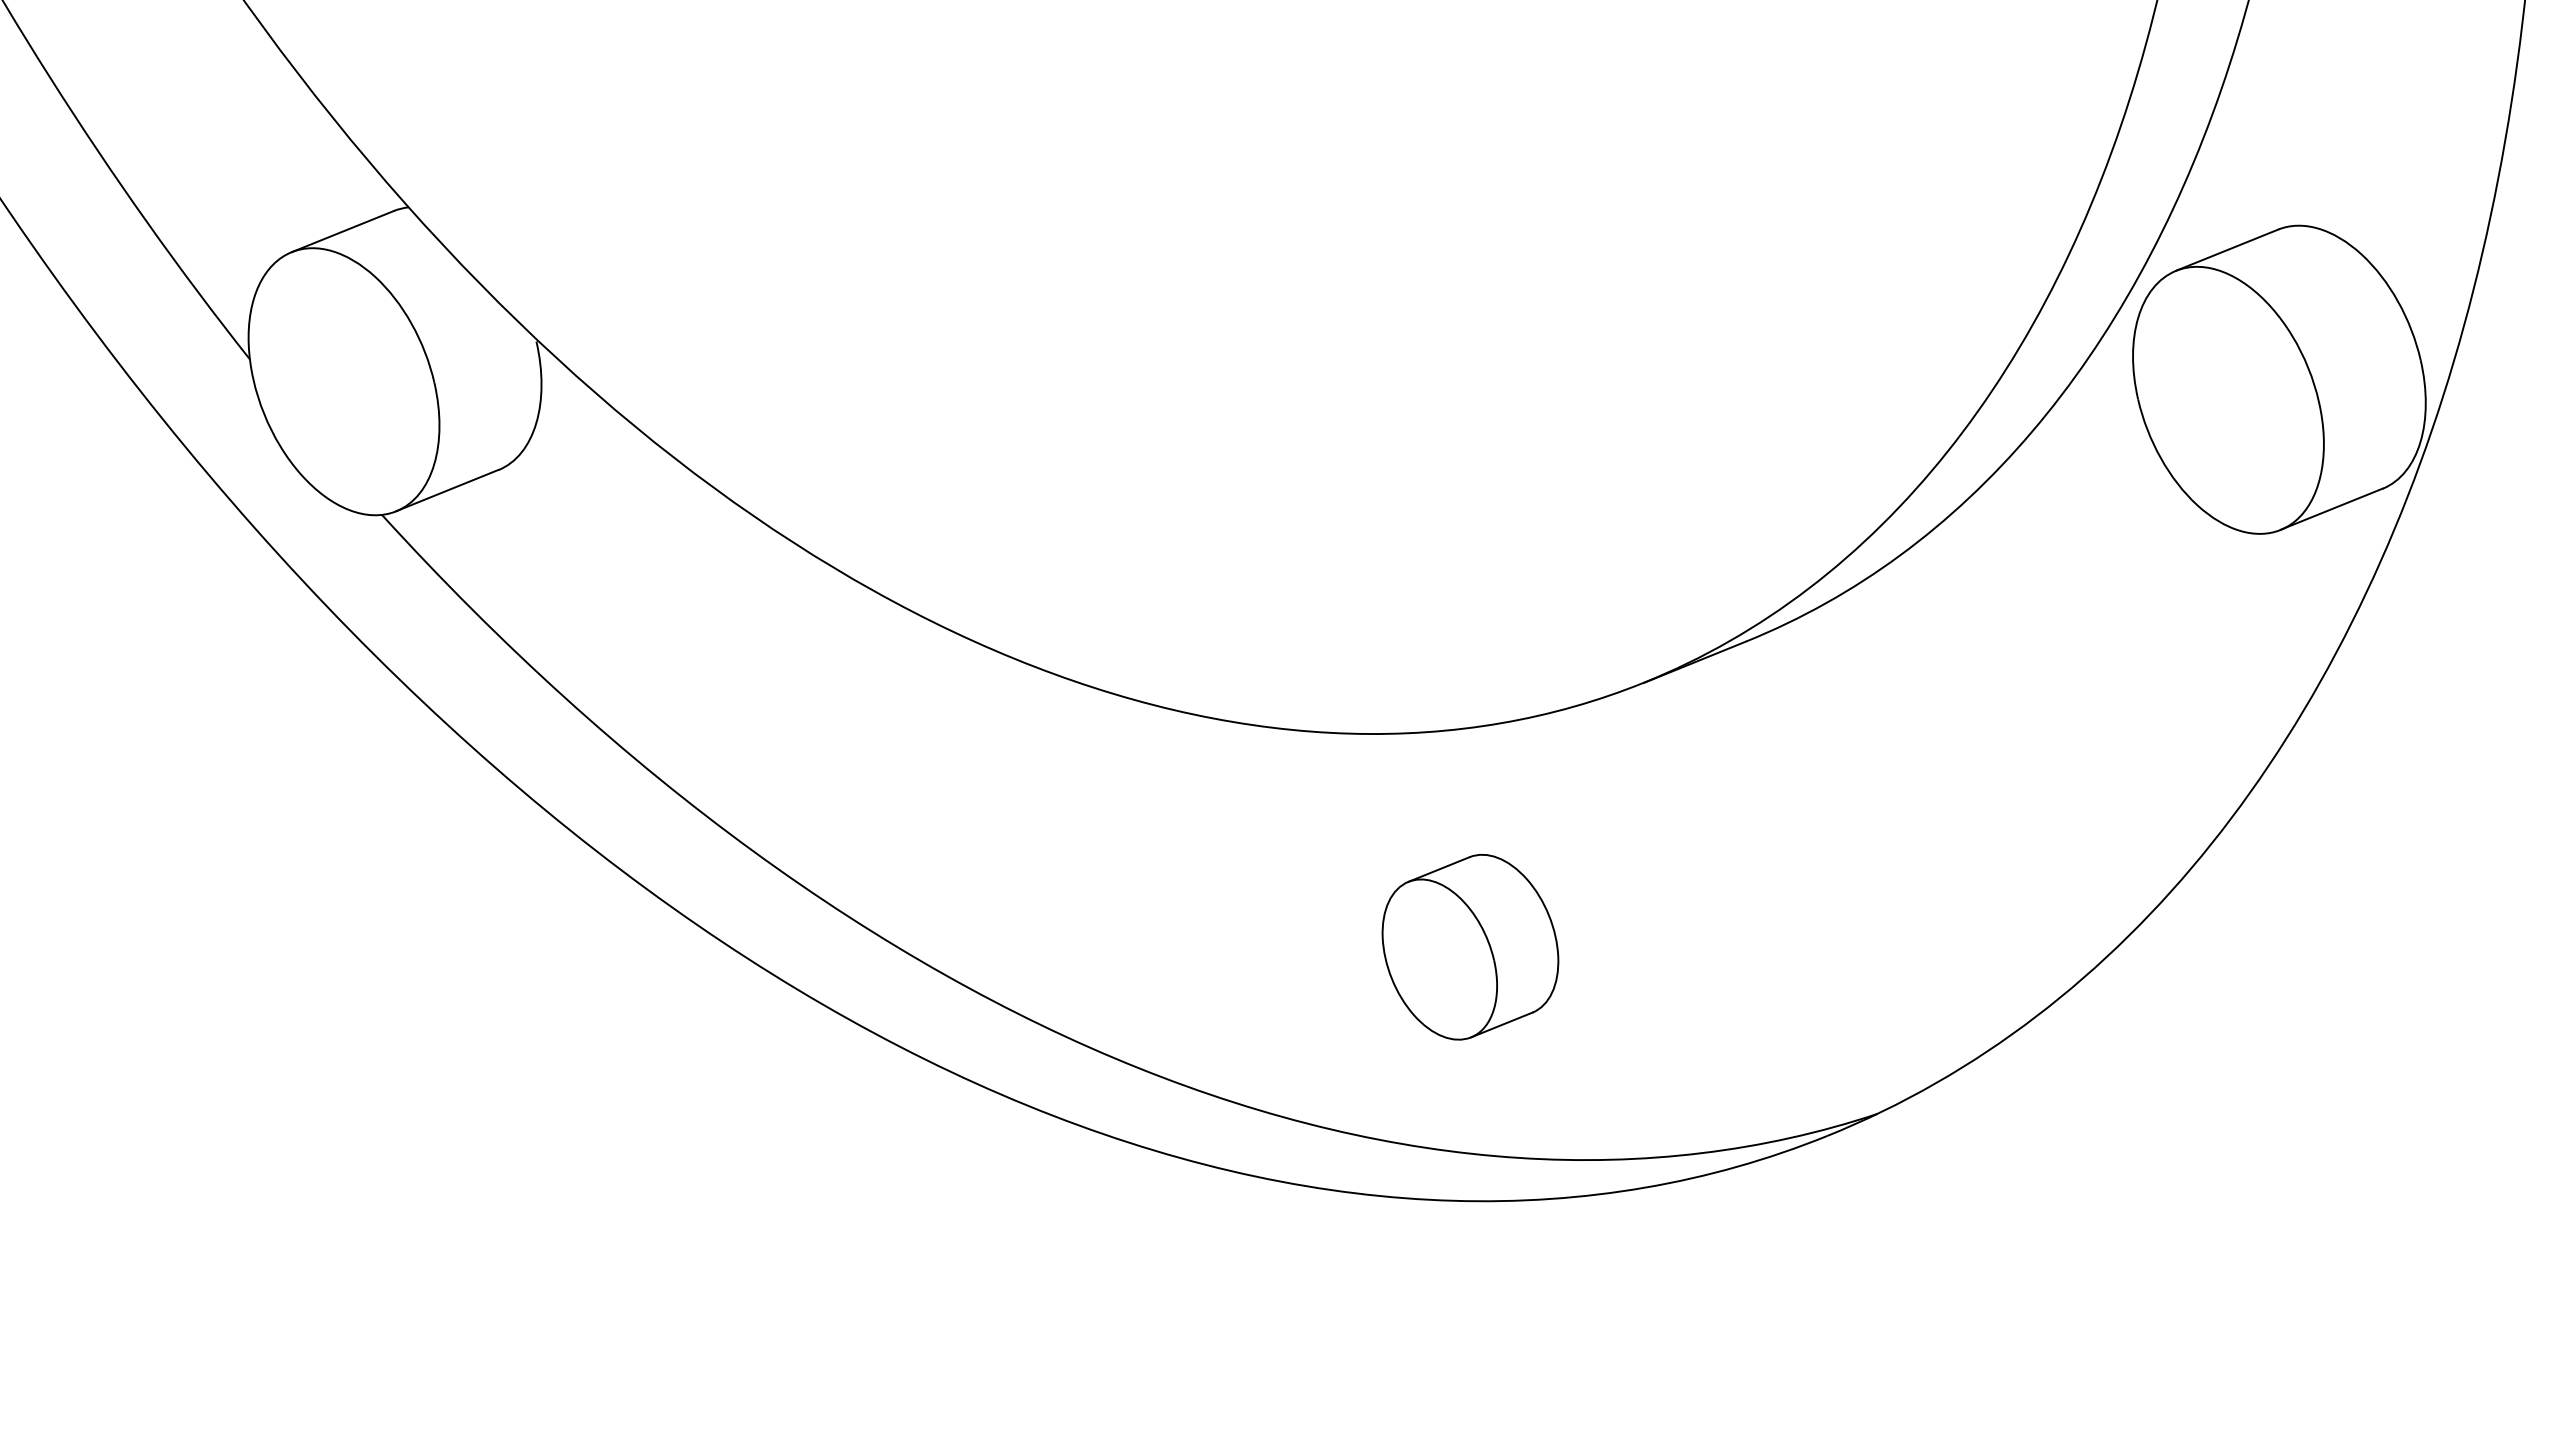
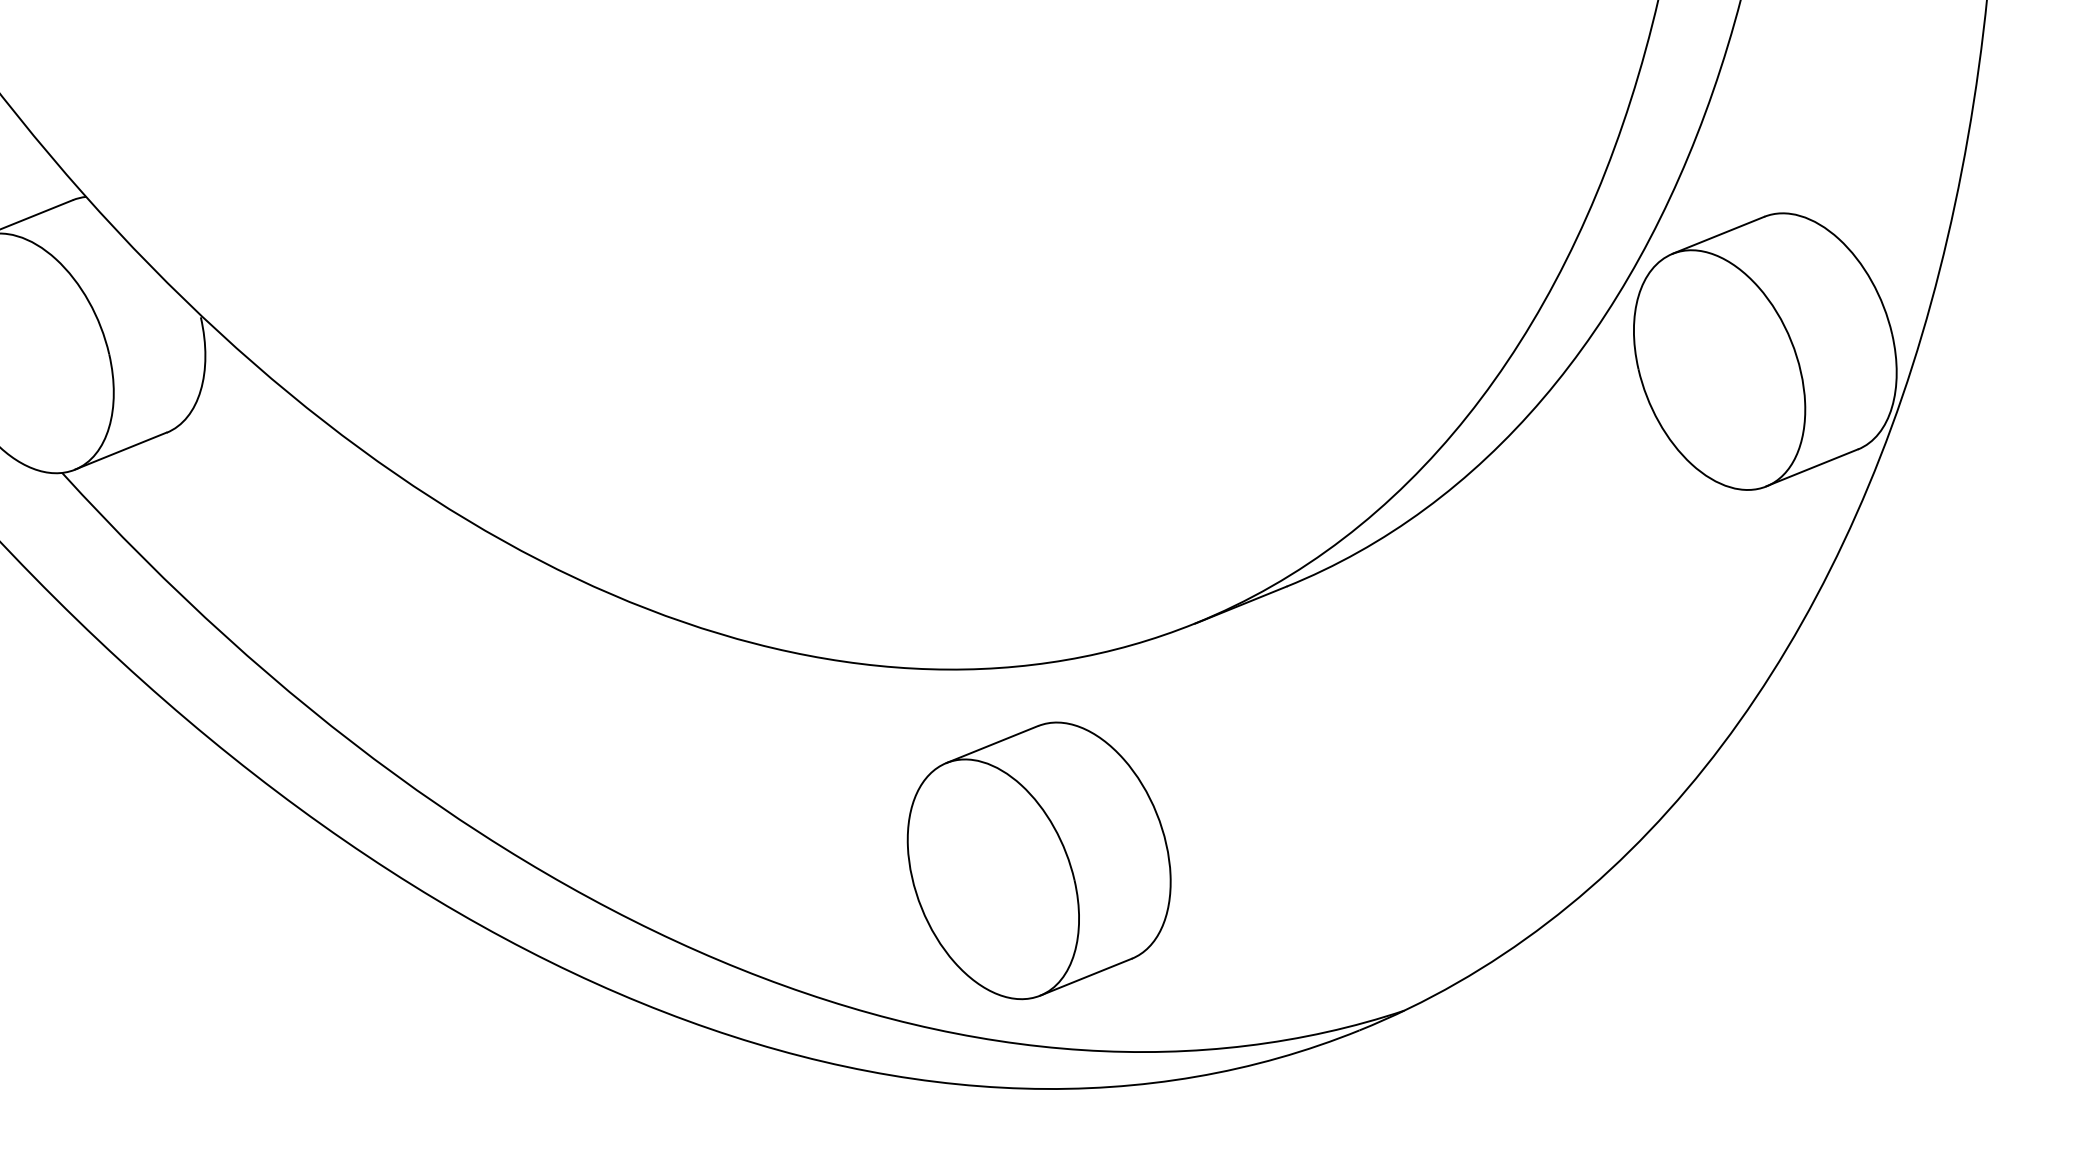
part: (1470, 947) -> (1039, 861), size x1.67

